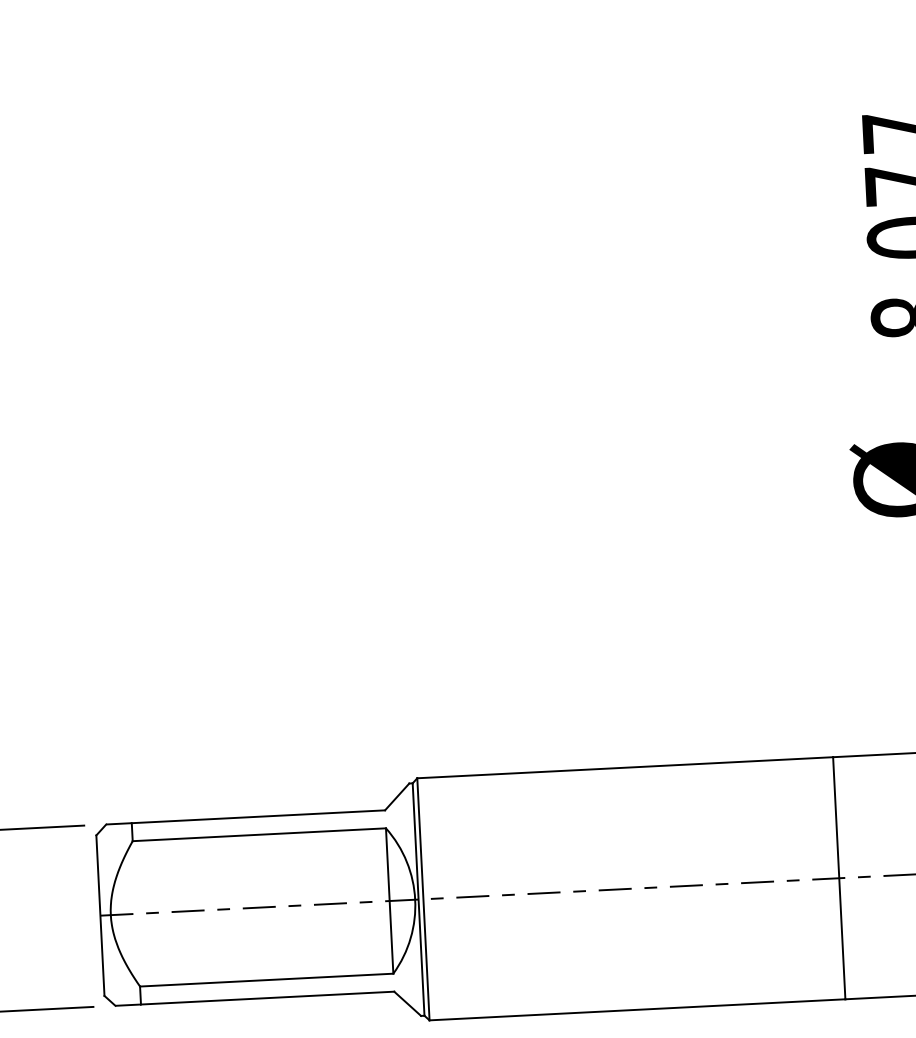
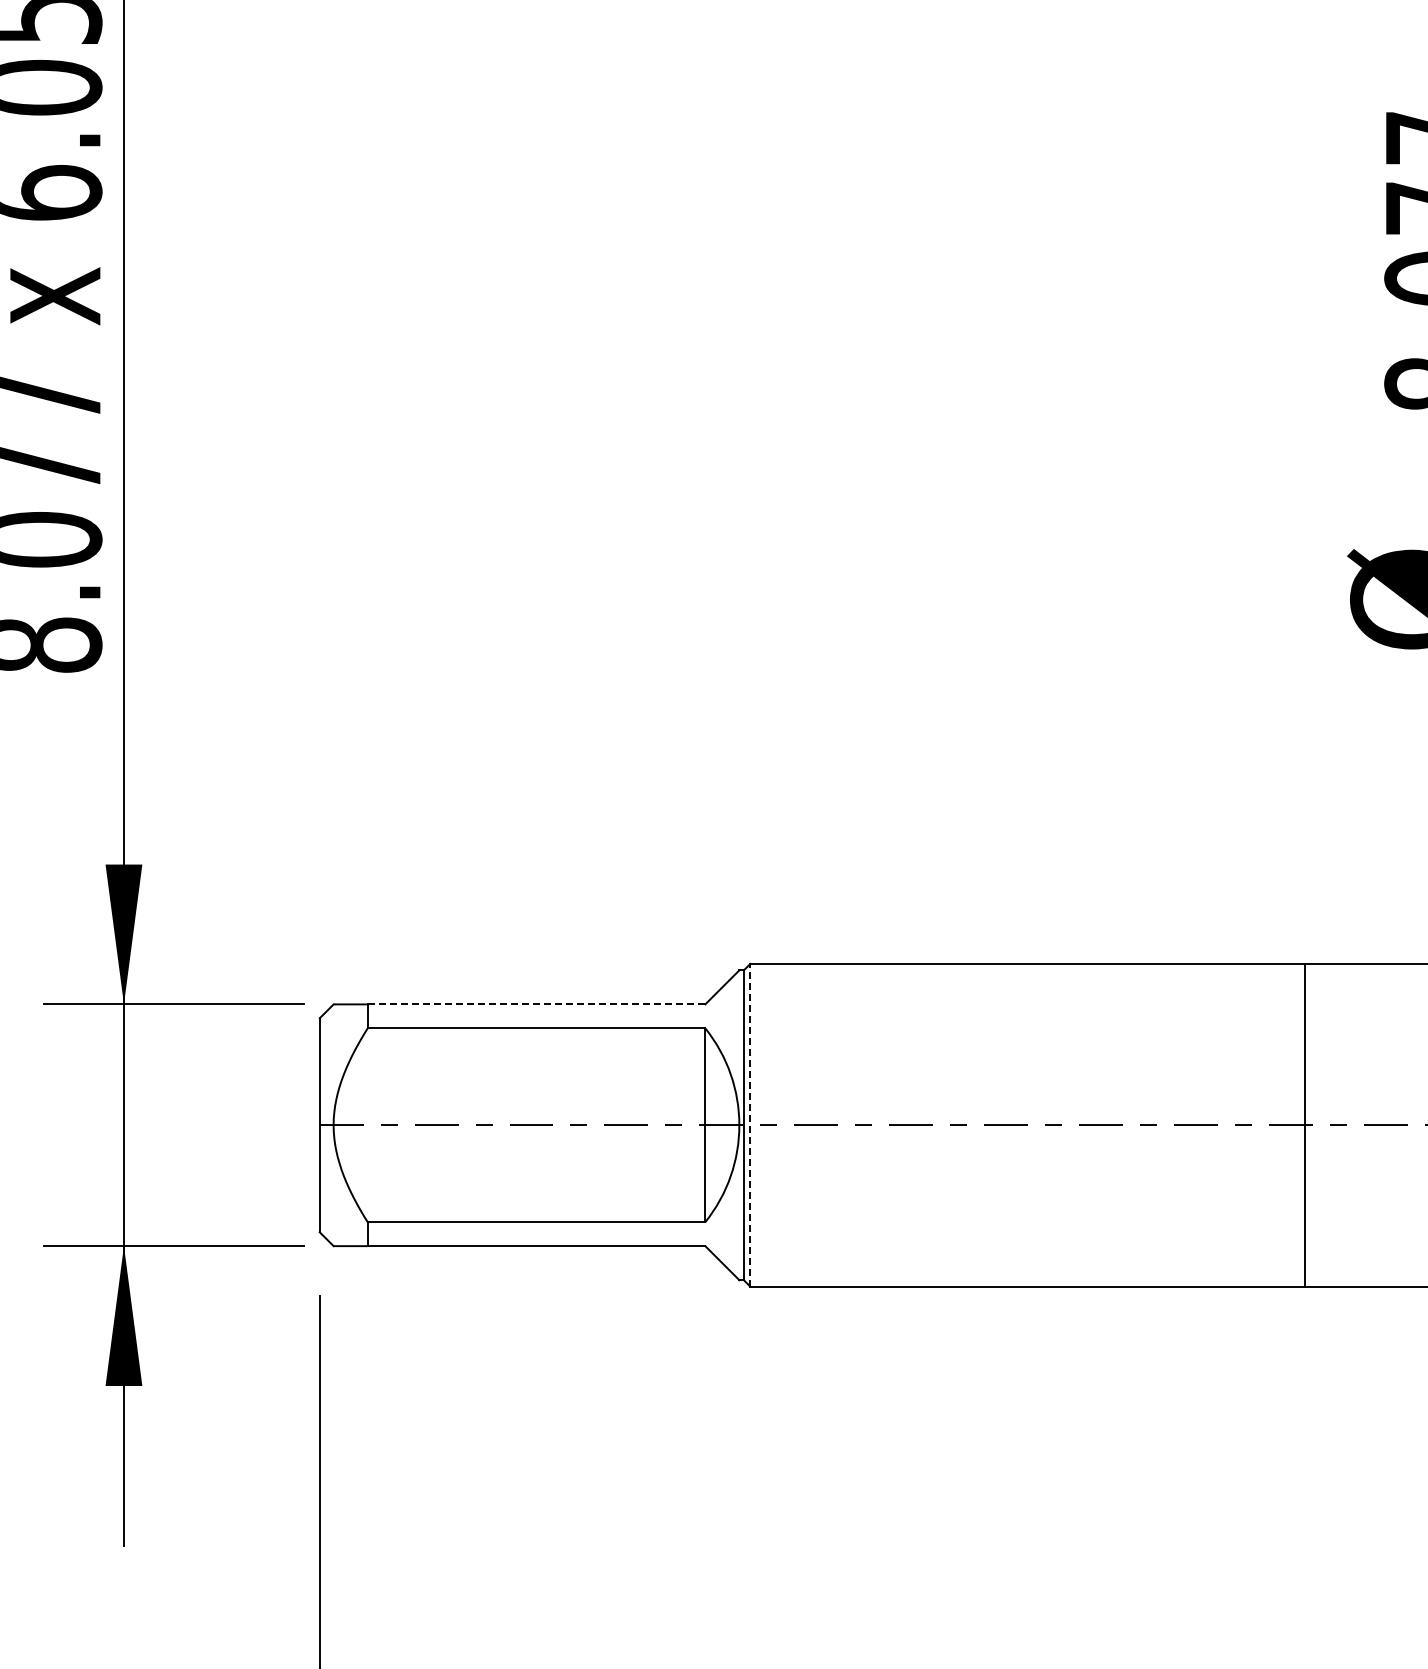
line: (258, 816) -> (536, 1004), solid -> dashed
line: (423, 898) -> (750, 1124), solid -> dashed

